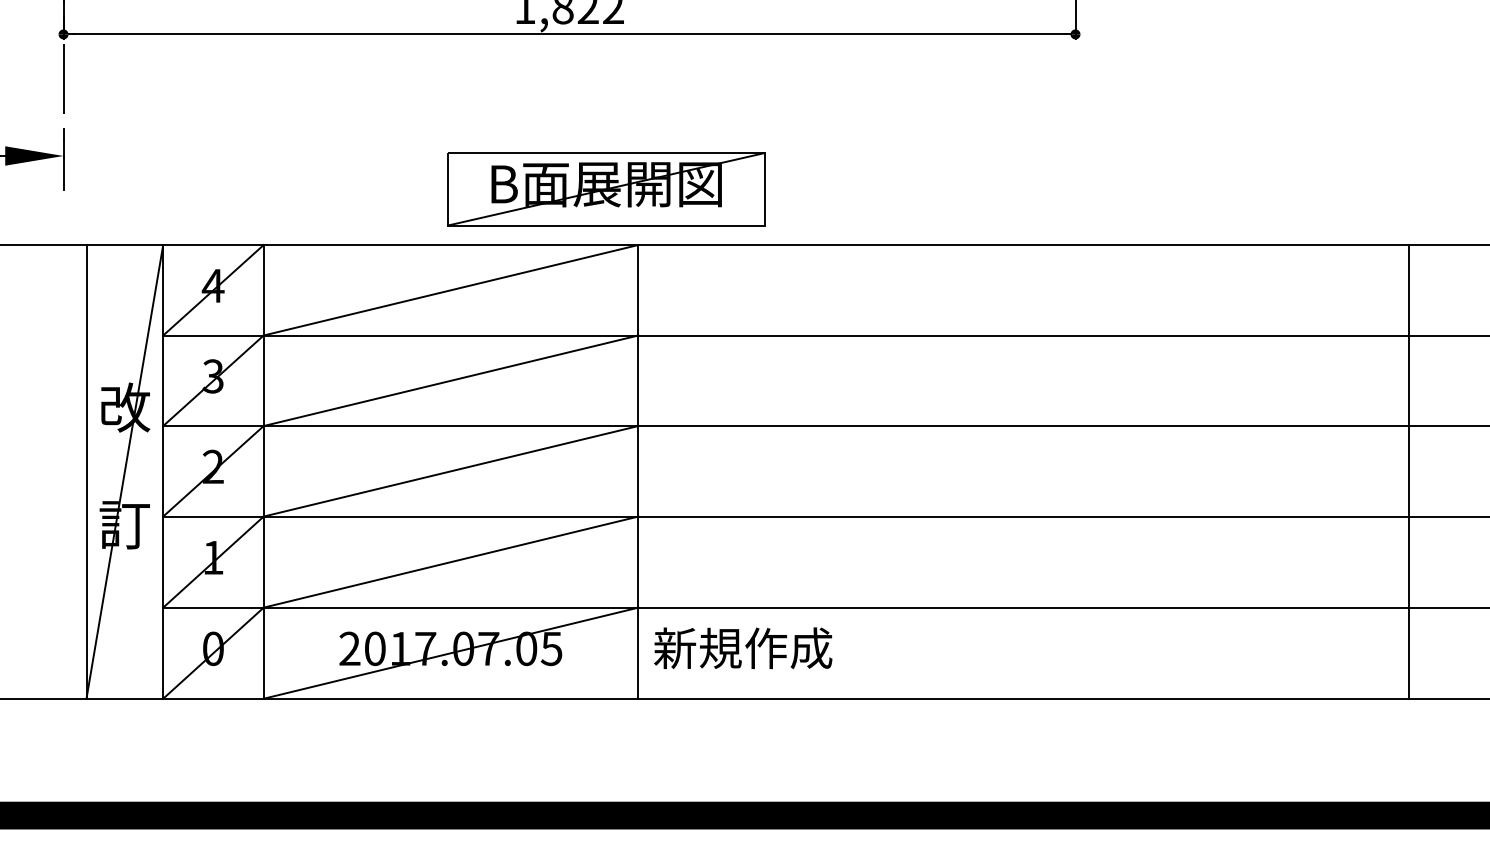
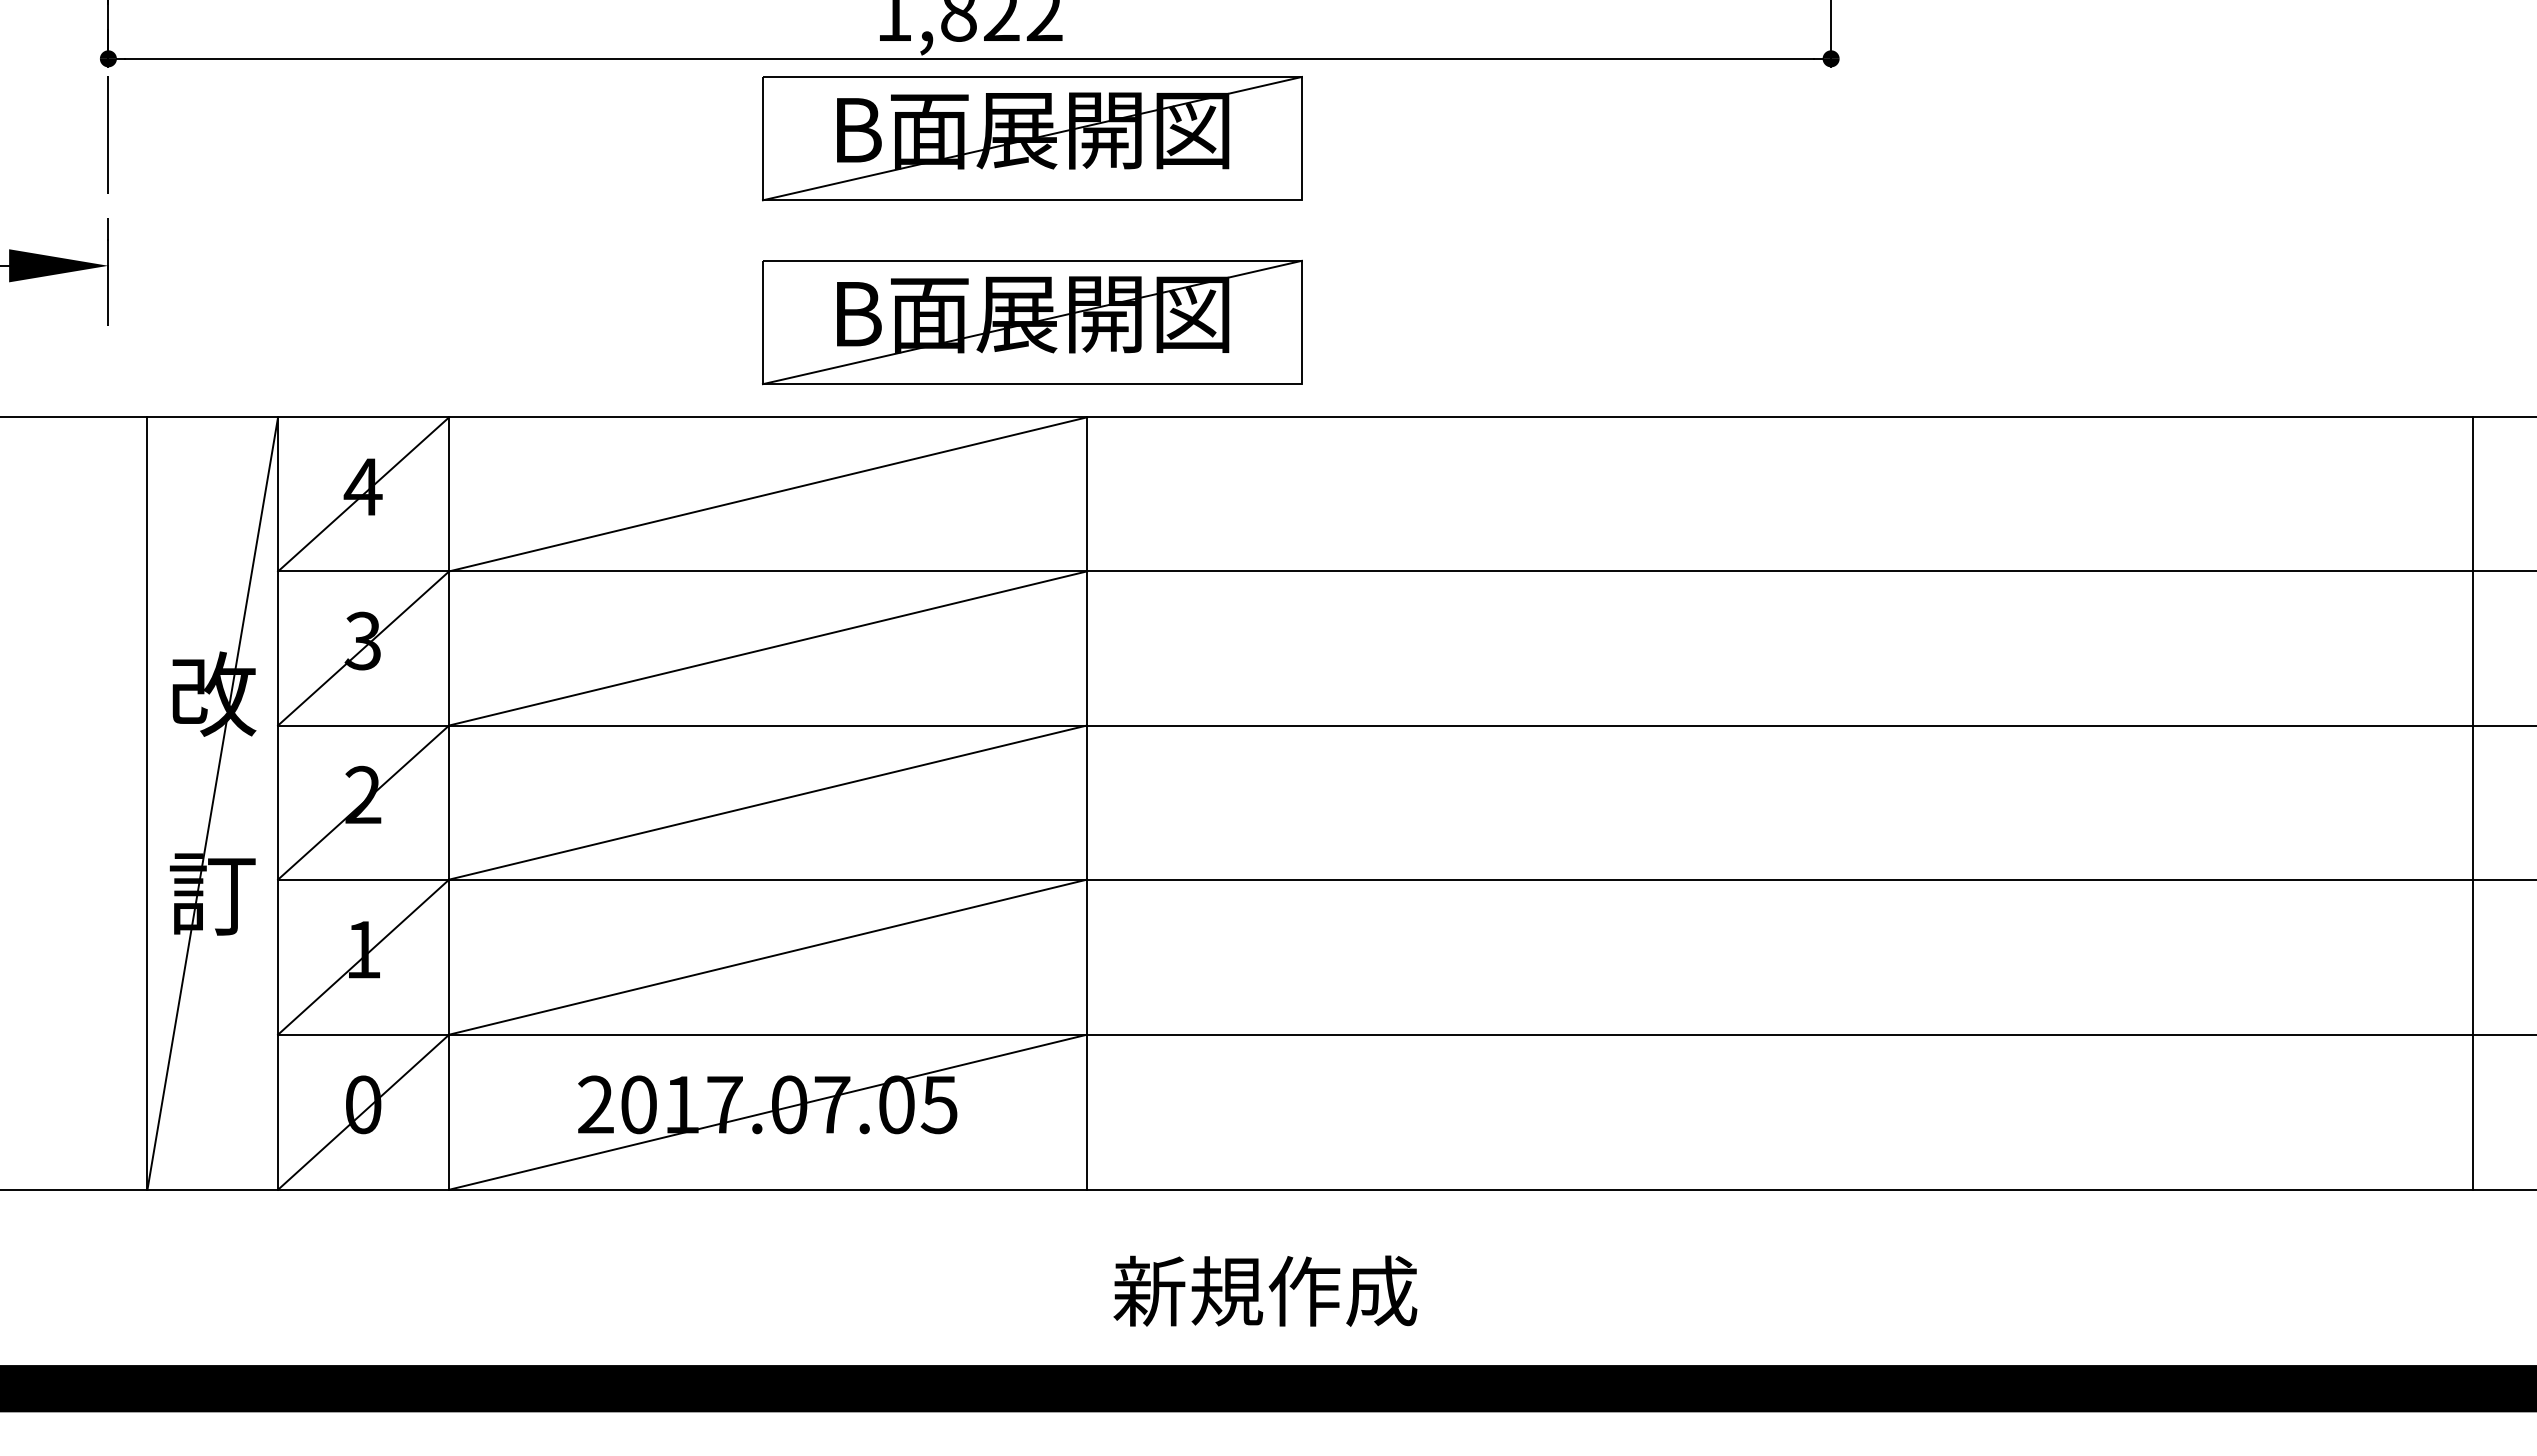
part: (606, 81) -> (1032, 138), added
line: (1408, 471) -> (2472, 802), moved
text: (743, 648) -> (1265, 1291), moved

